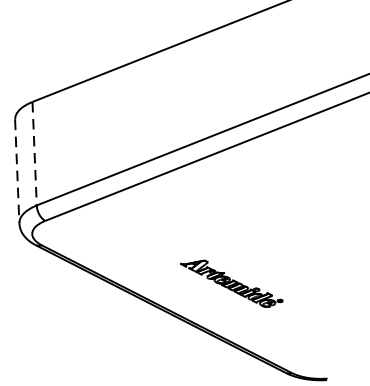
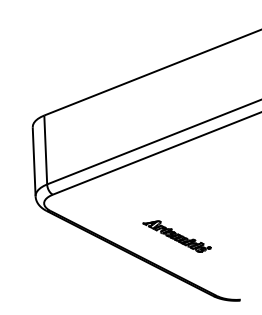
line: (34, 154) -> (45, 150), dashed -> solid
line: (17, 171) -> (34, 161), dashed -> solid

